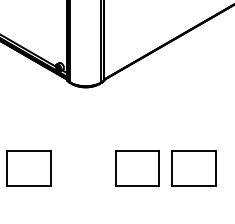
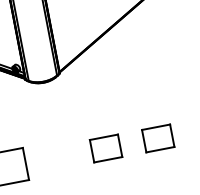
part: (137, 168) -> (105, 148), size x0.7
part: (193, 168) -> (157, 138), size x0.7

